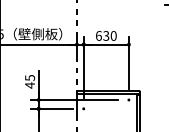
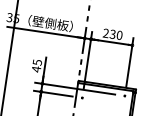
text: (98, 35) -> (105, 32), 630 -> 230

